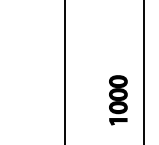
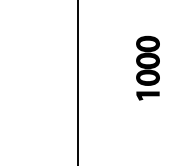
part: (118, 100) -> (148, 68), moved

